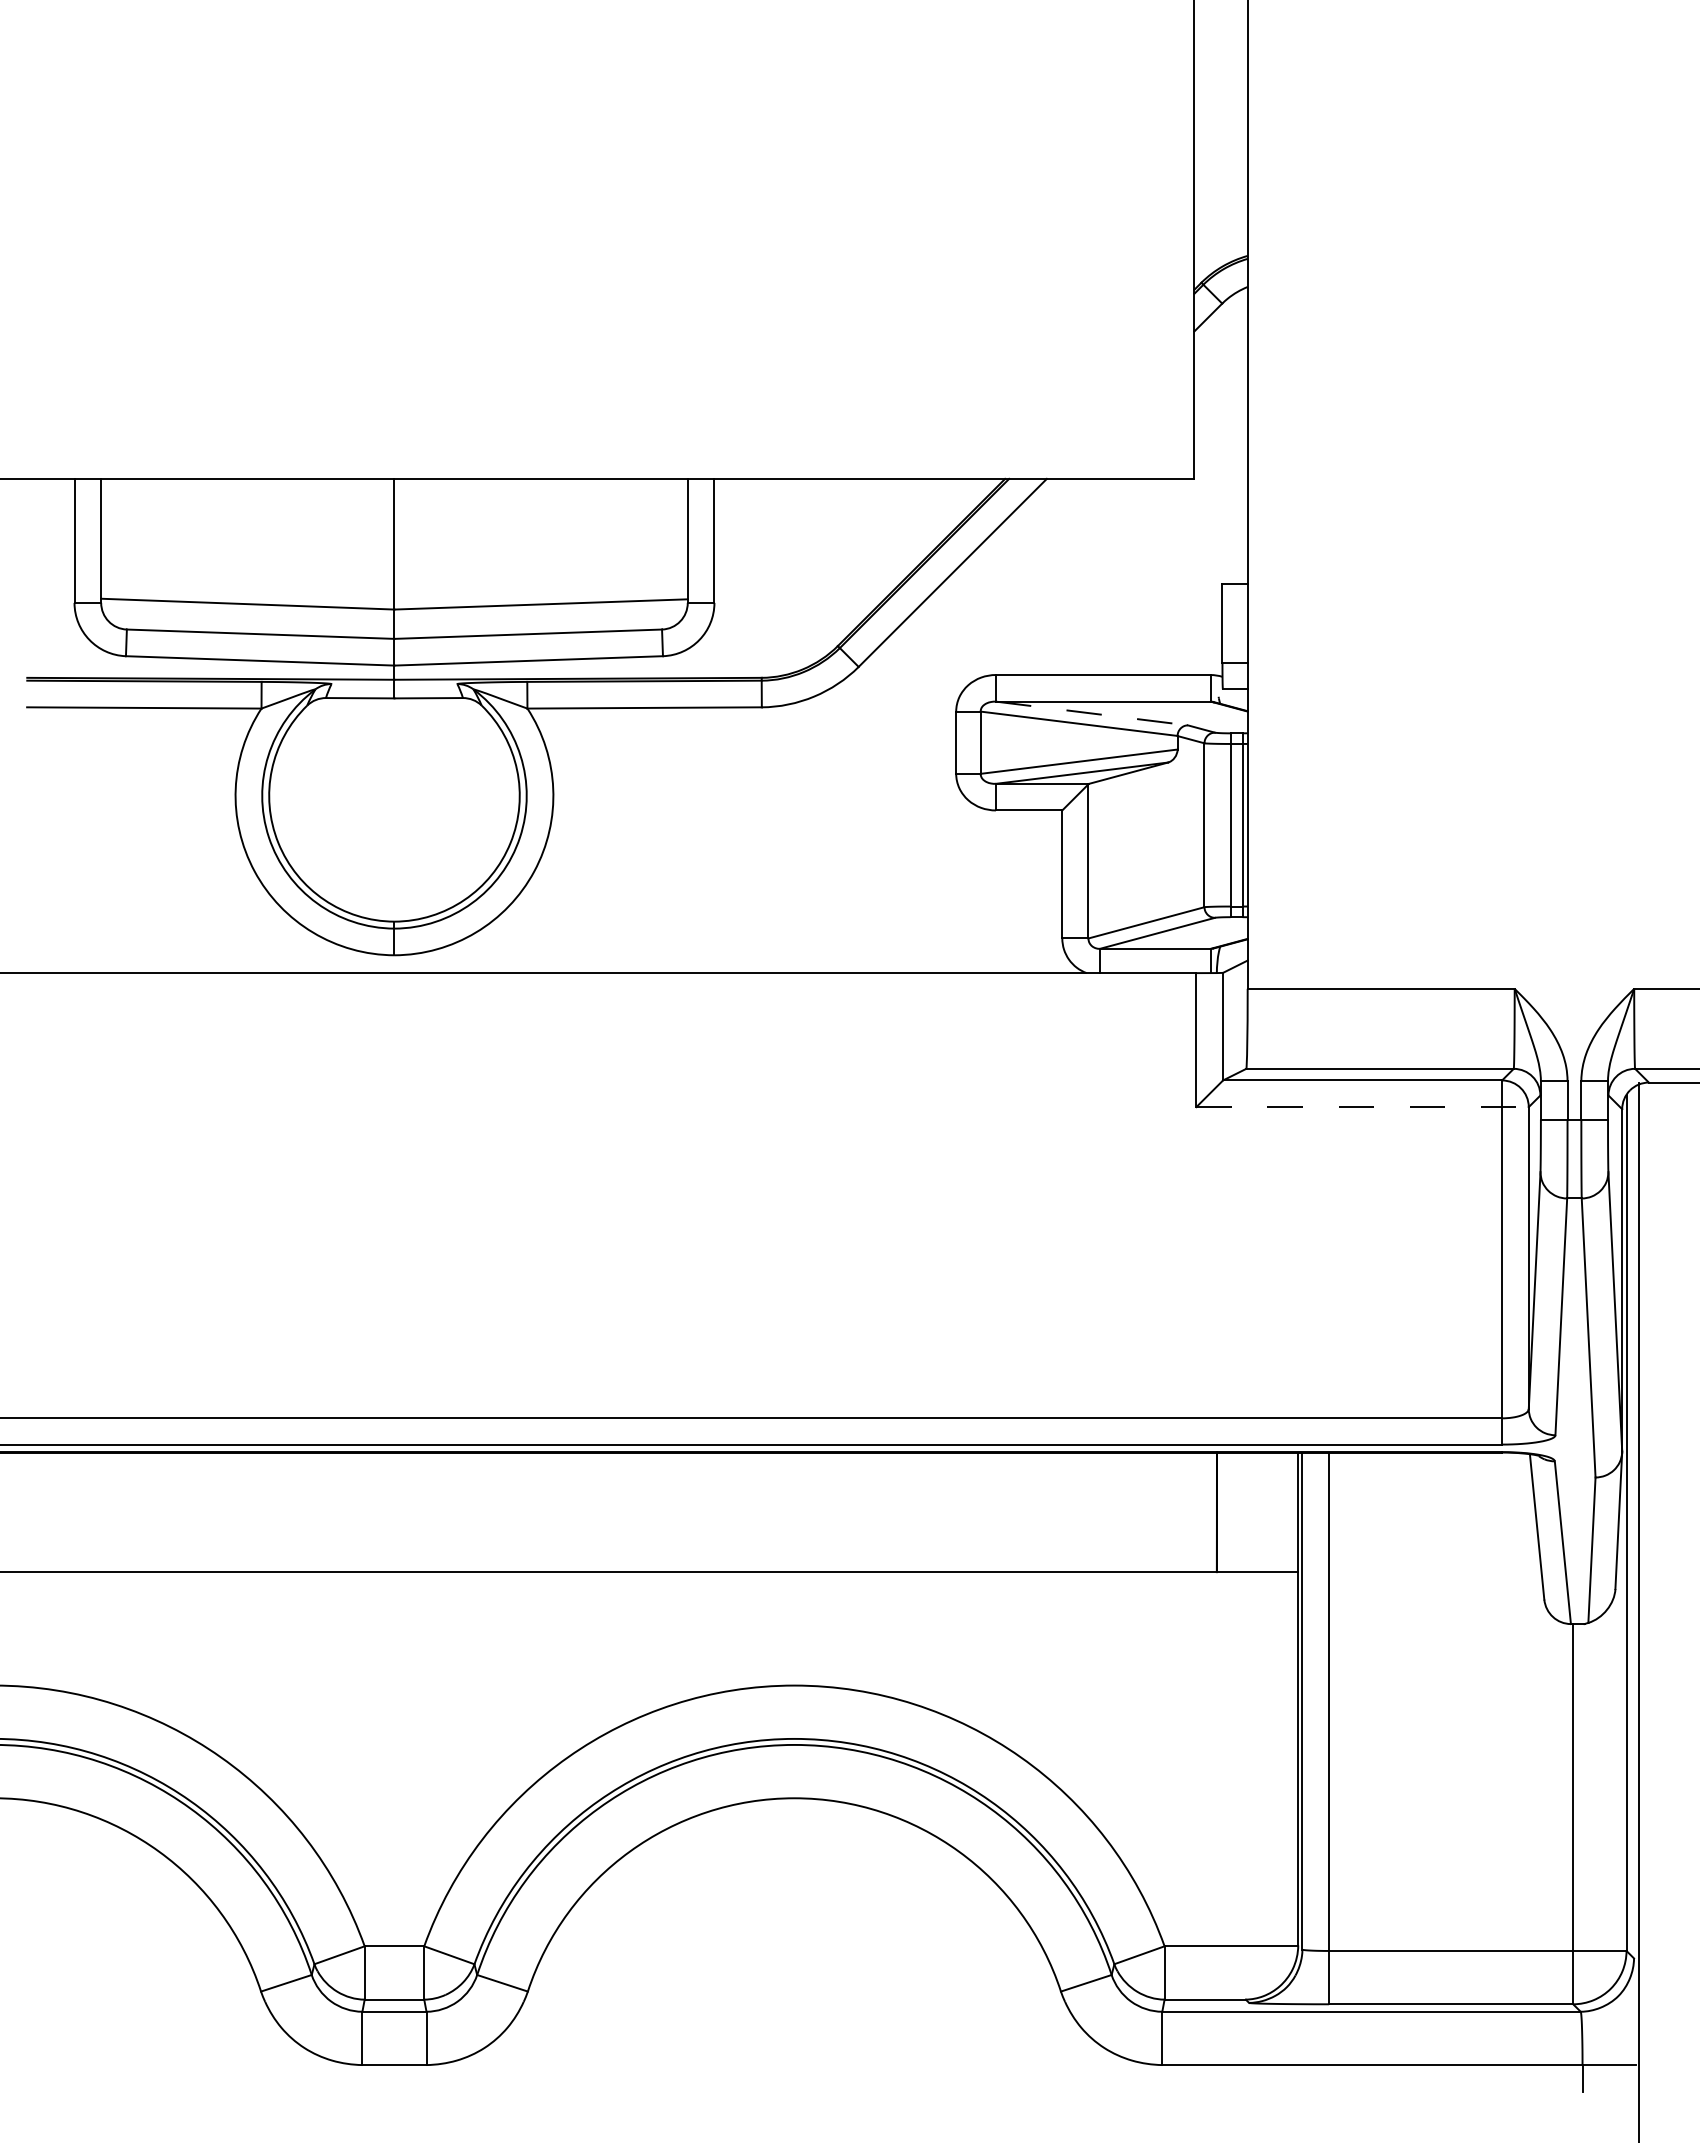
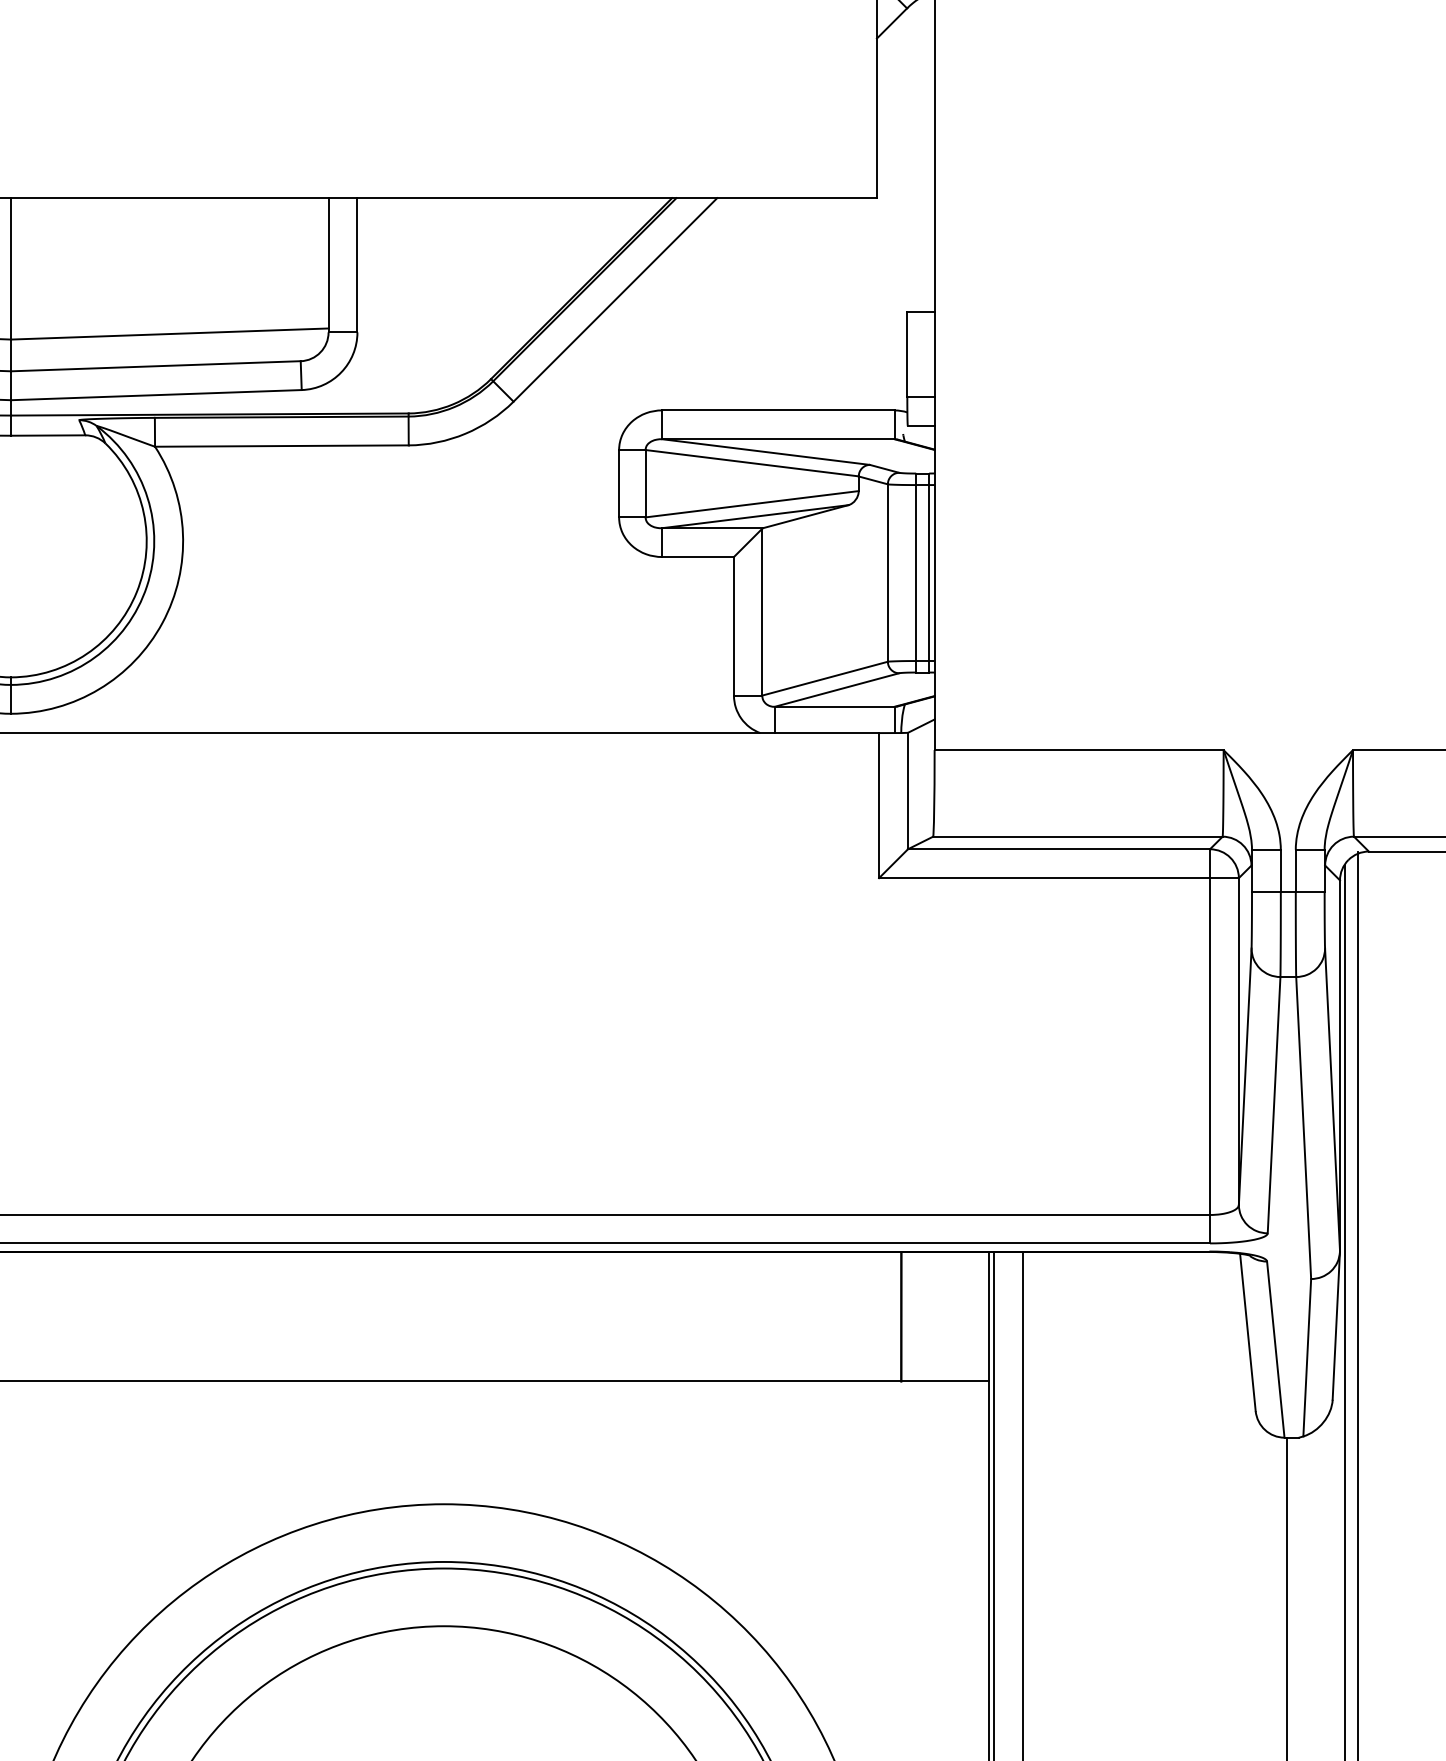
line: (1091, 713) -> (765, 452), dashed -> solid
line: (1363, 1107) -> (1059, 878), dashed -> solid

